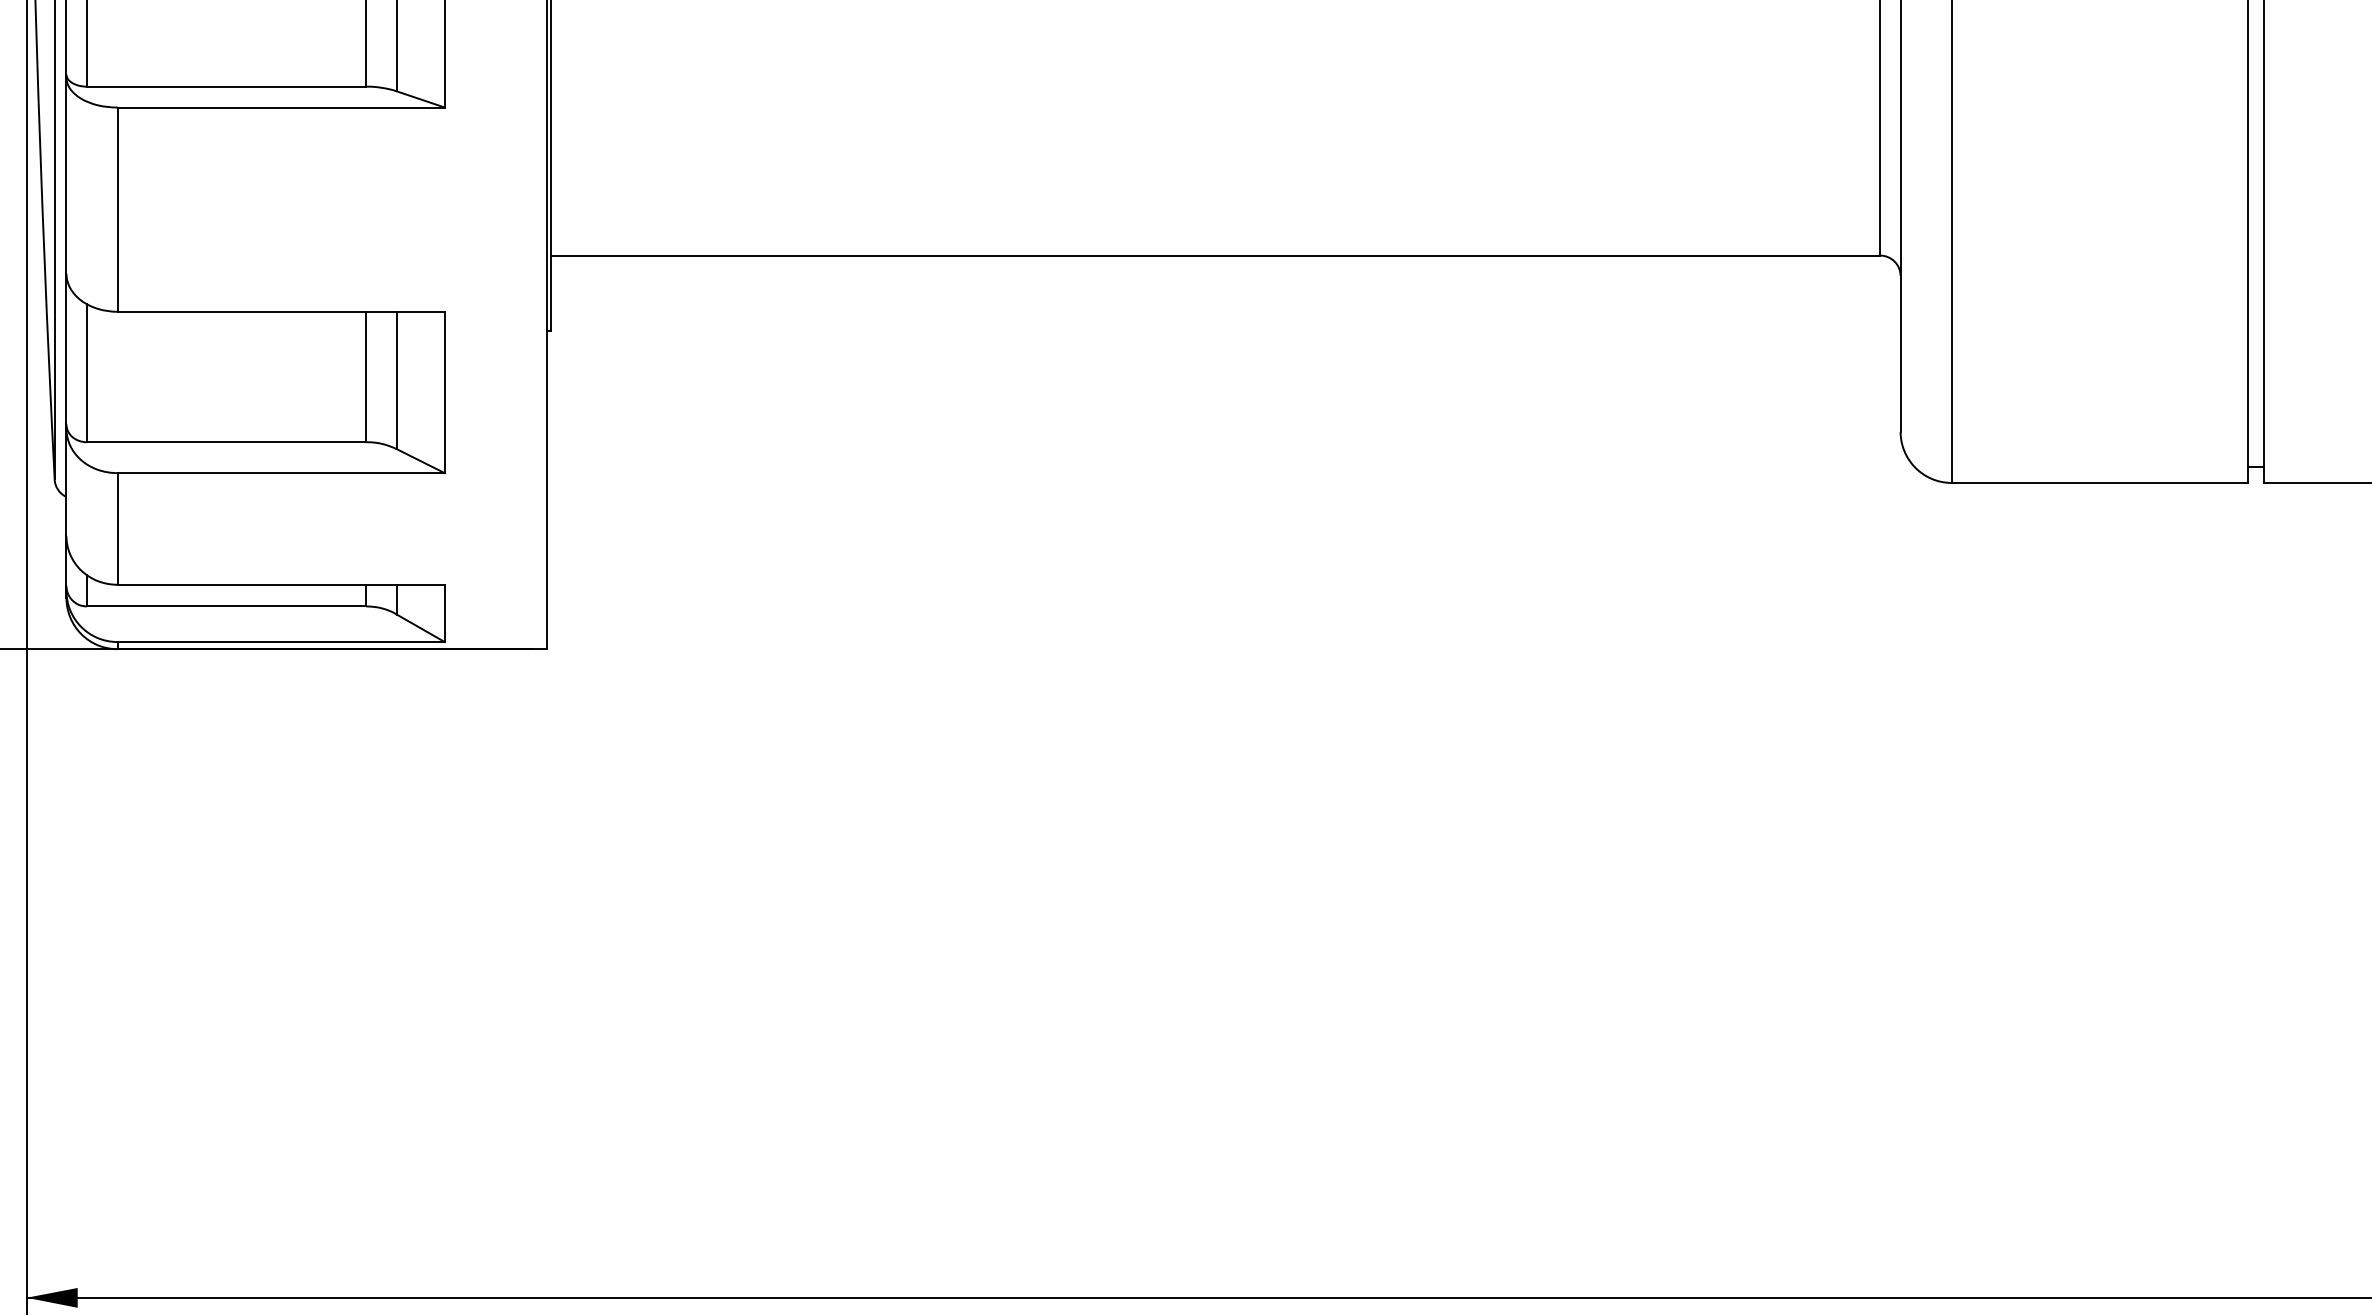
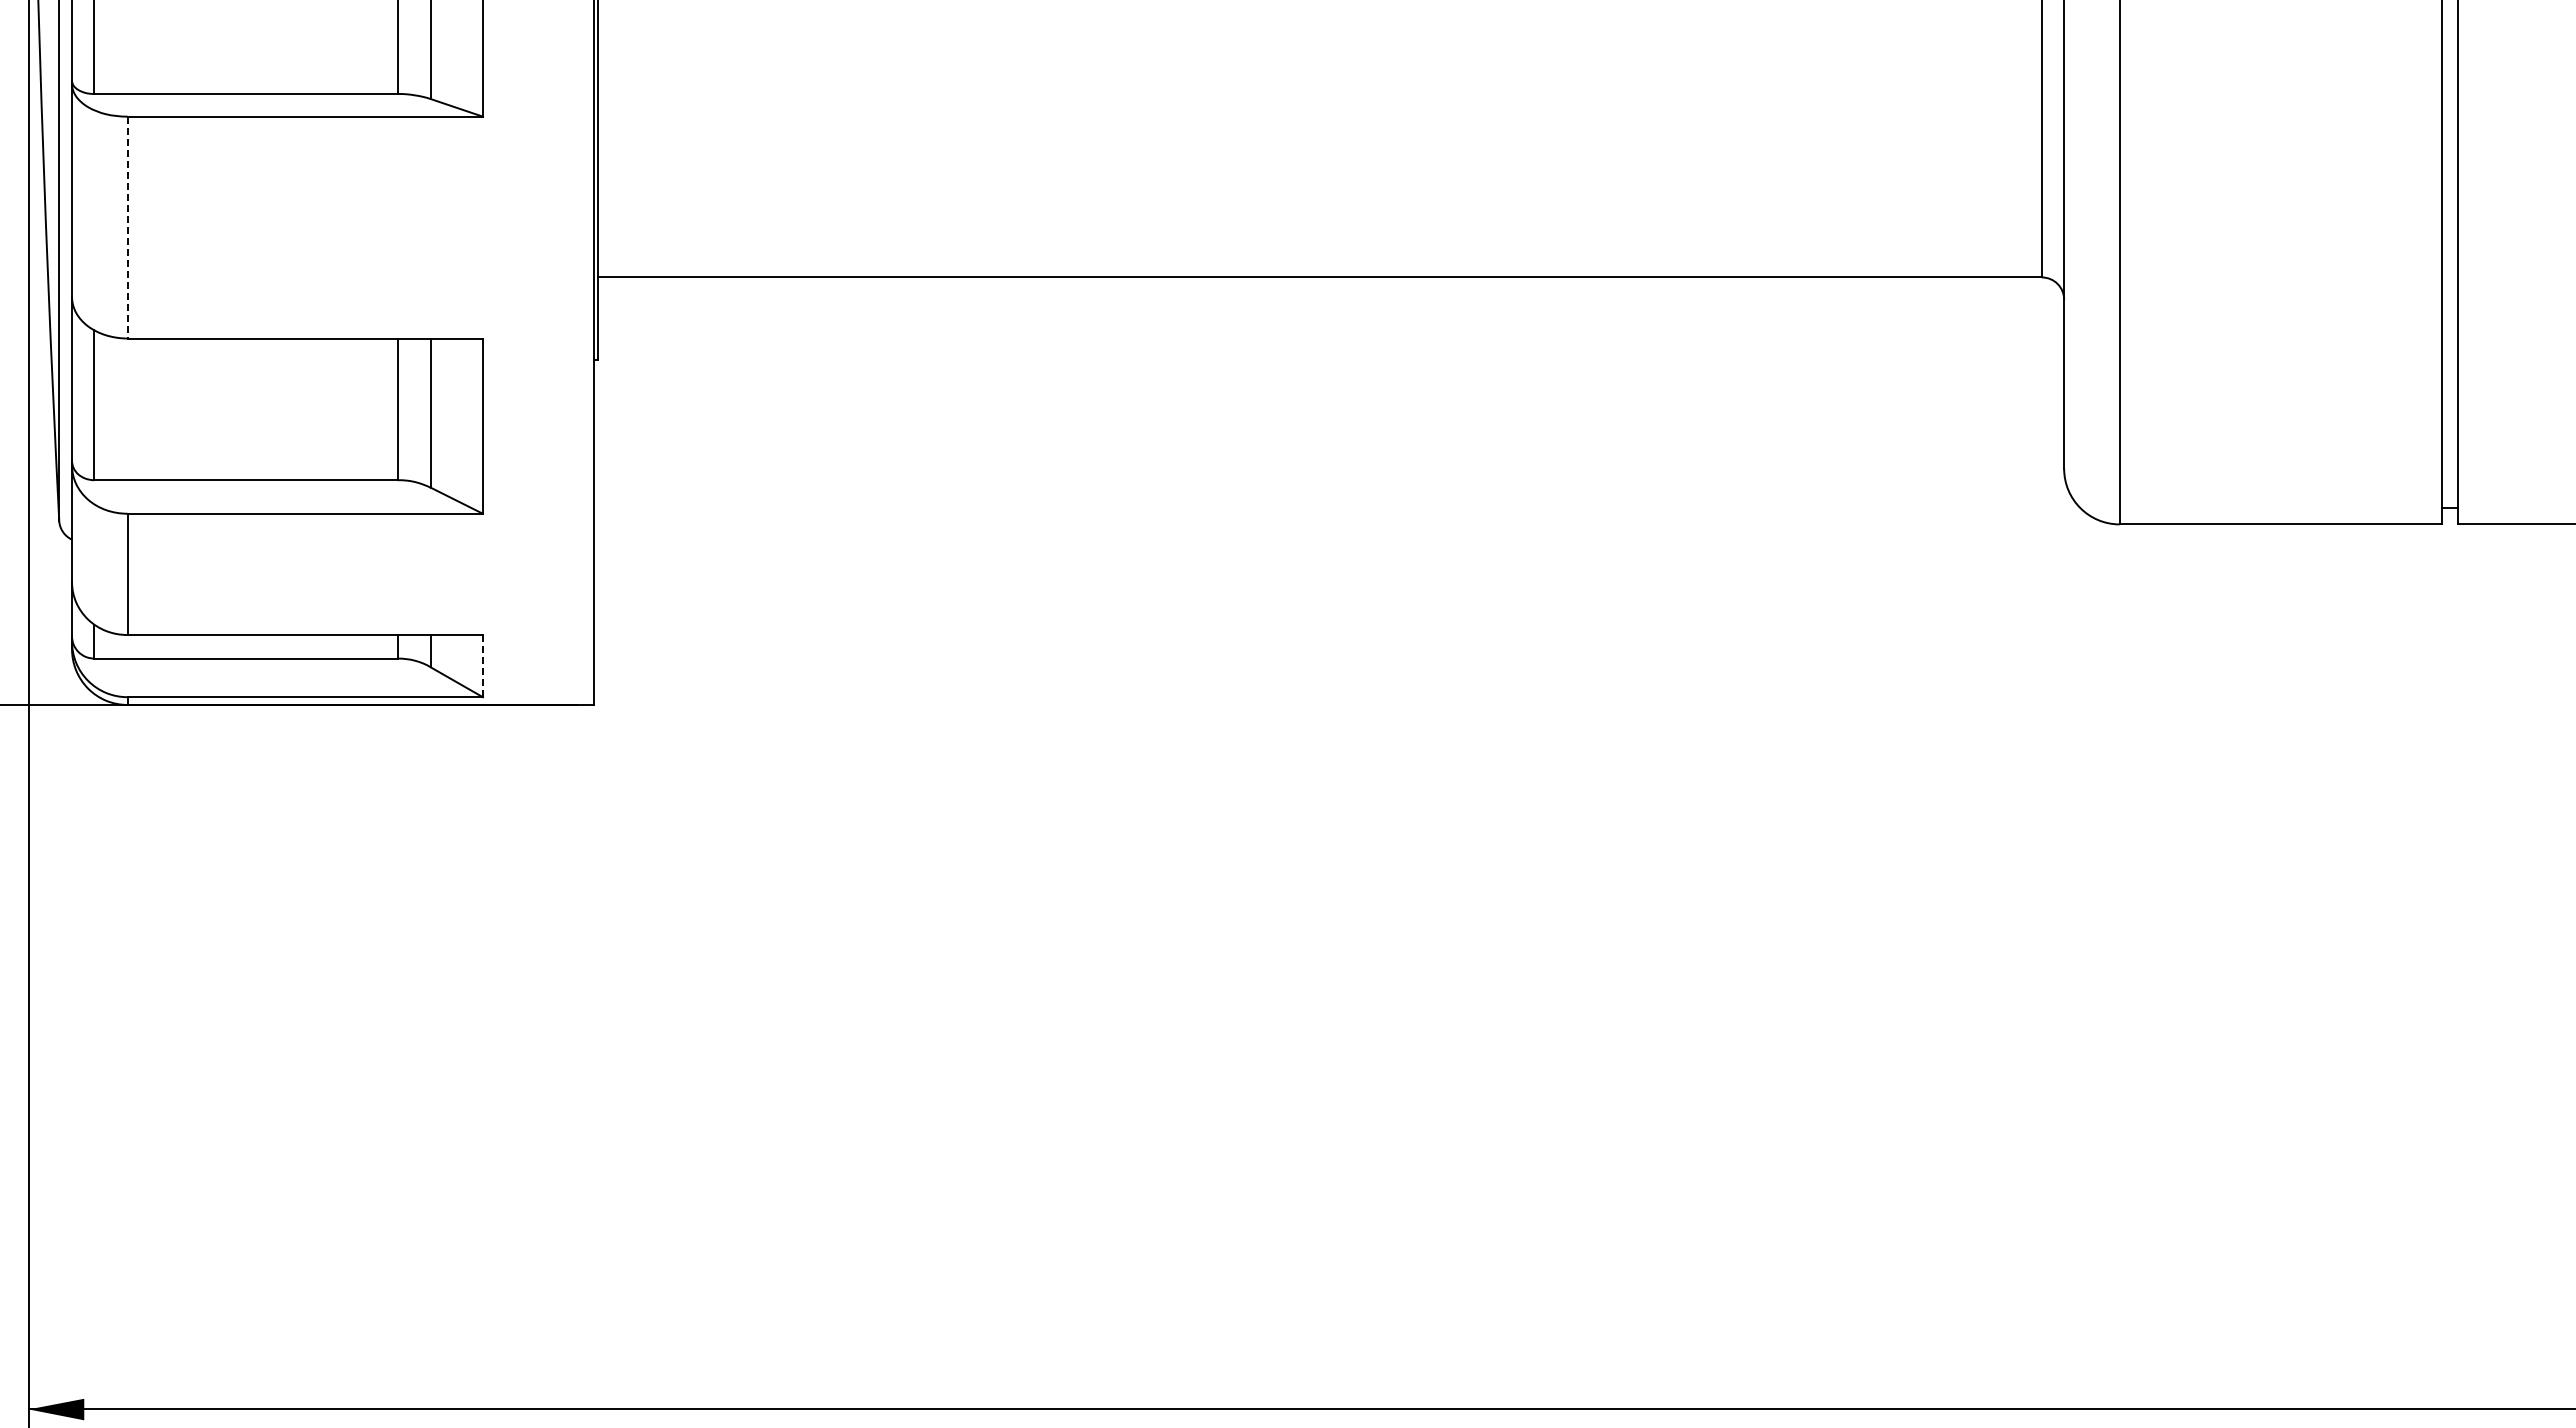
line: (117, 209) -> (127, 227), solid -> dashed
line: (444, 612) -> (482, 665), solid -> dashed

